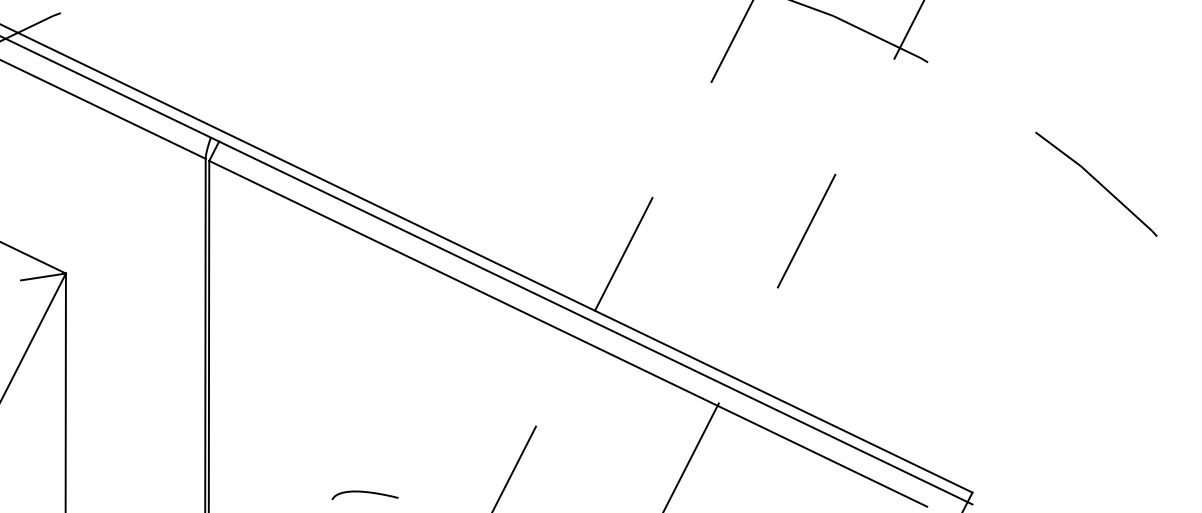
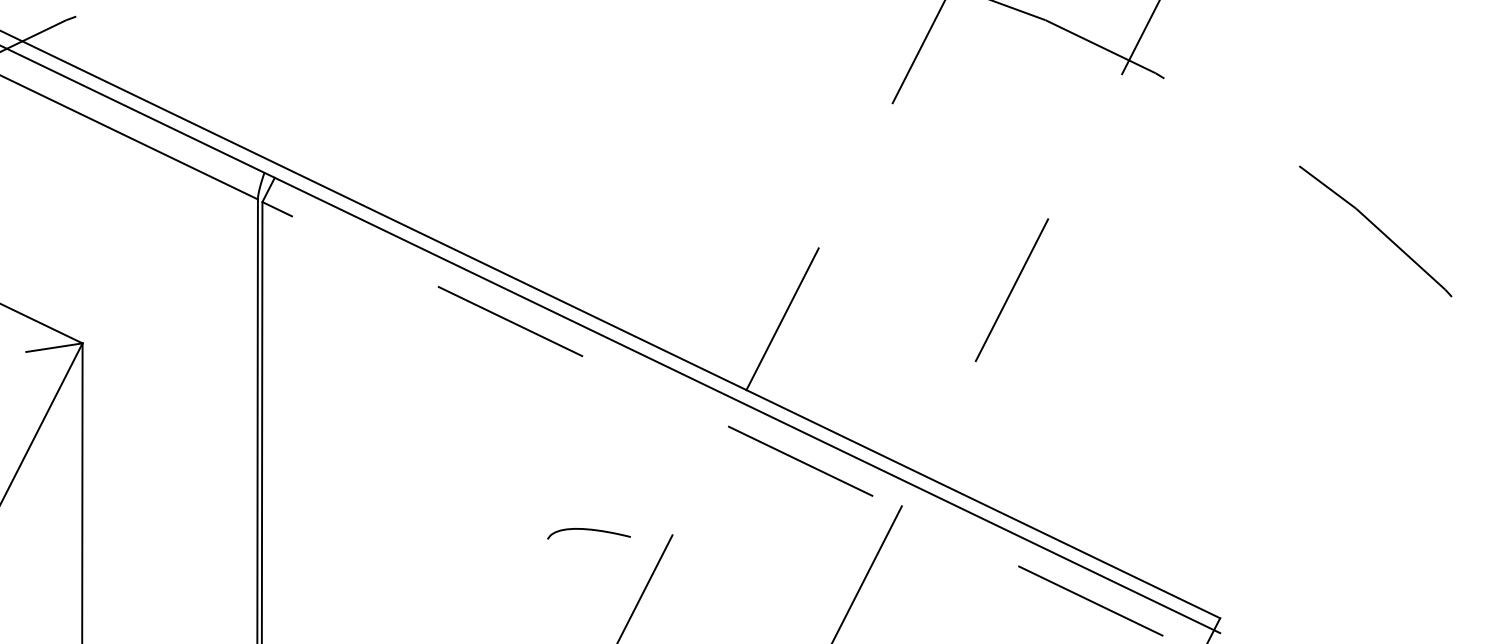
line: (567, 334) -> (712, 419), solid -> dashed
curve: (364, 492) -> (588, 530), moved

